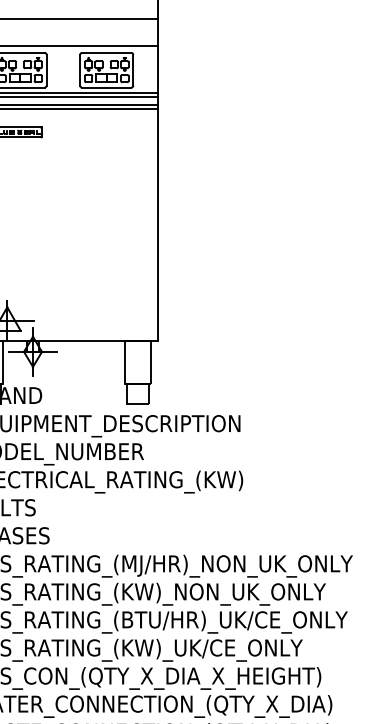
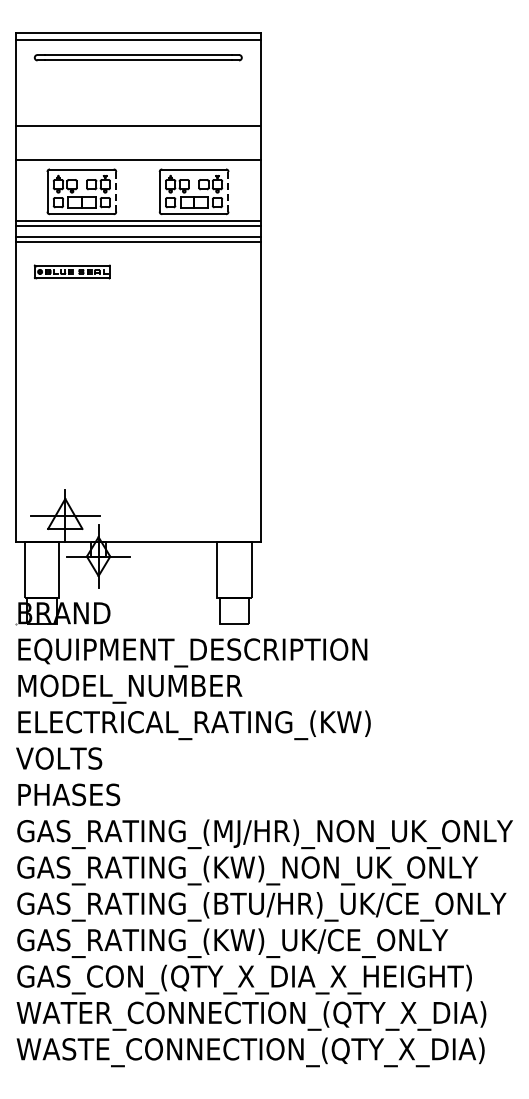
line: (46, 70) -> (116, 191), solid -> dashed
line: (133, 70) -> (228, 191), solid -> dashed

